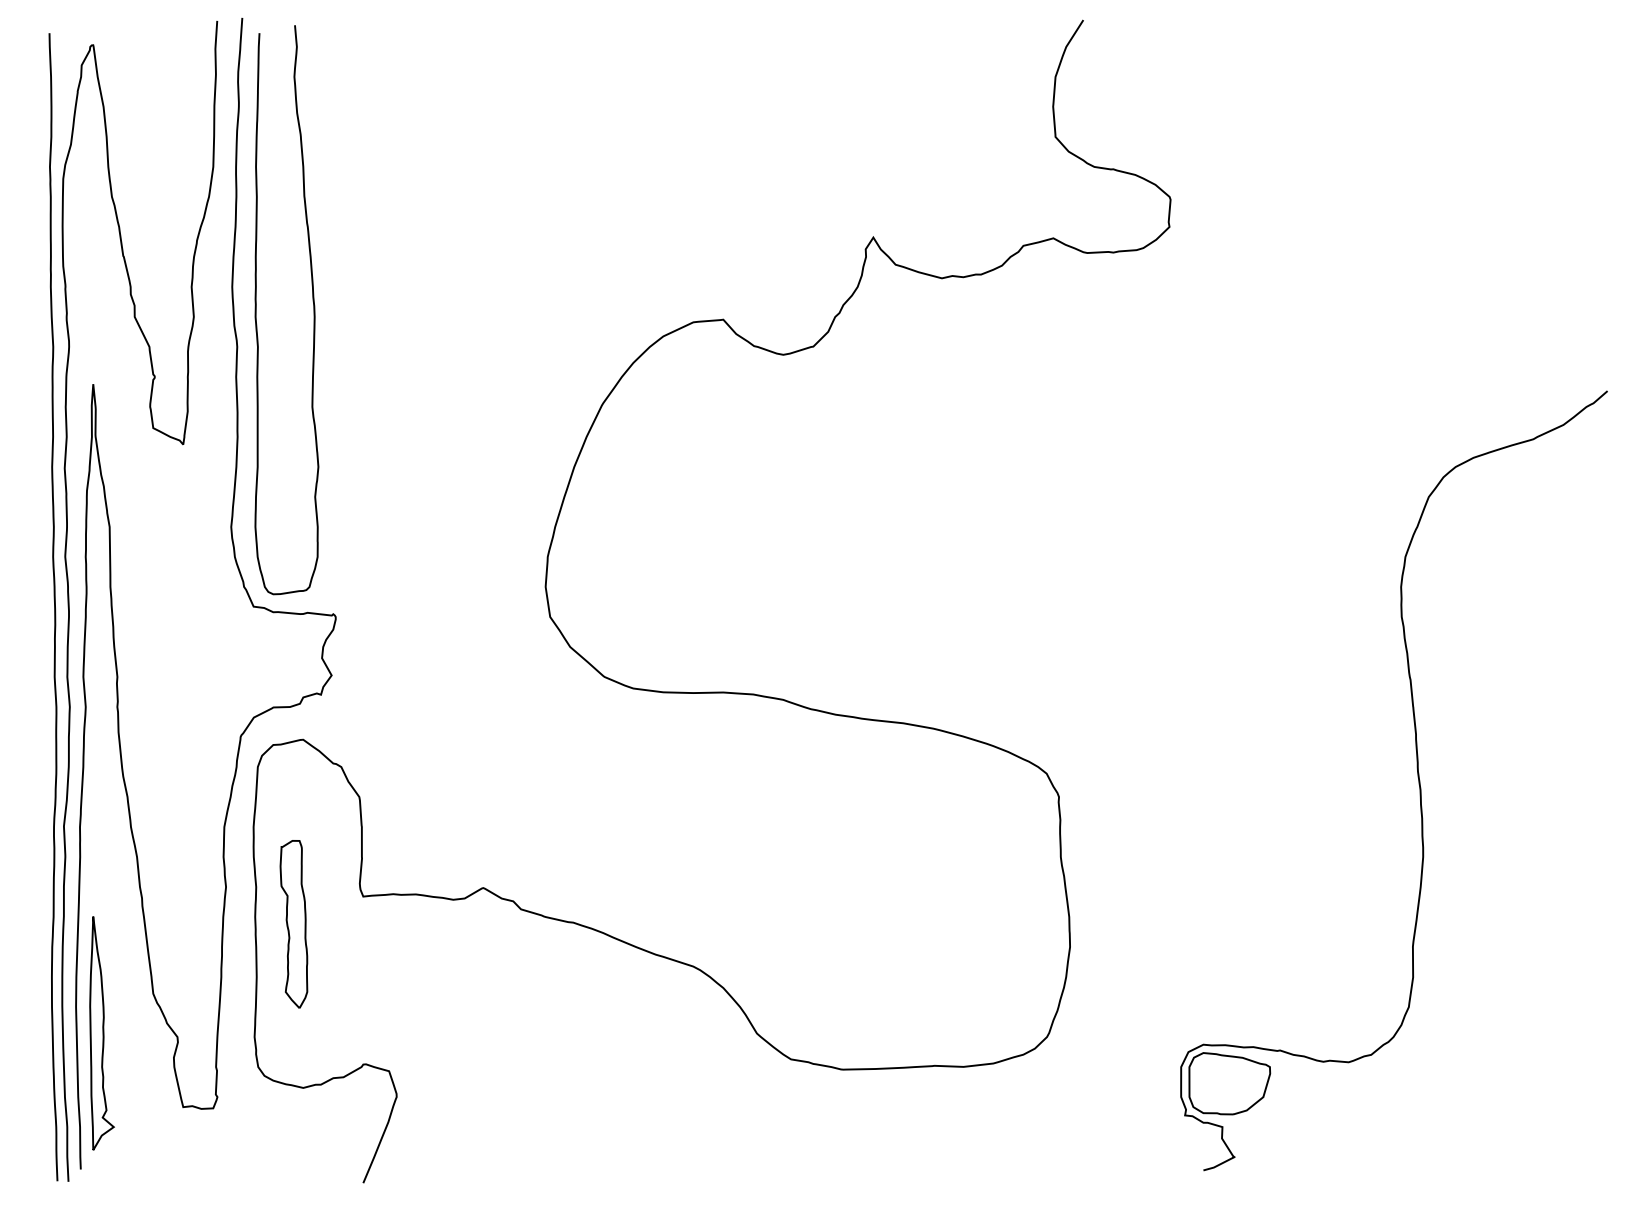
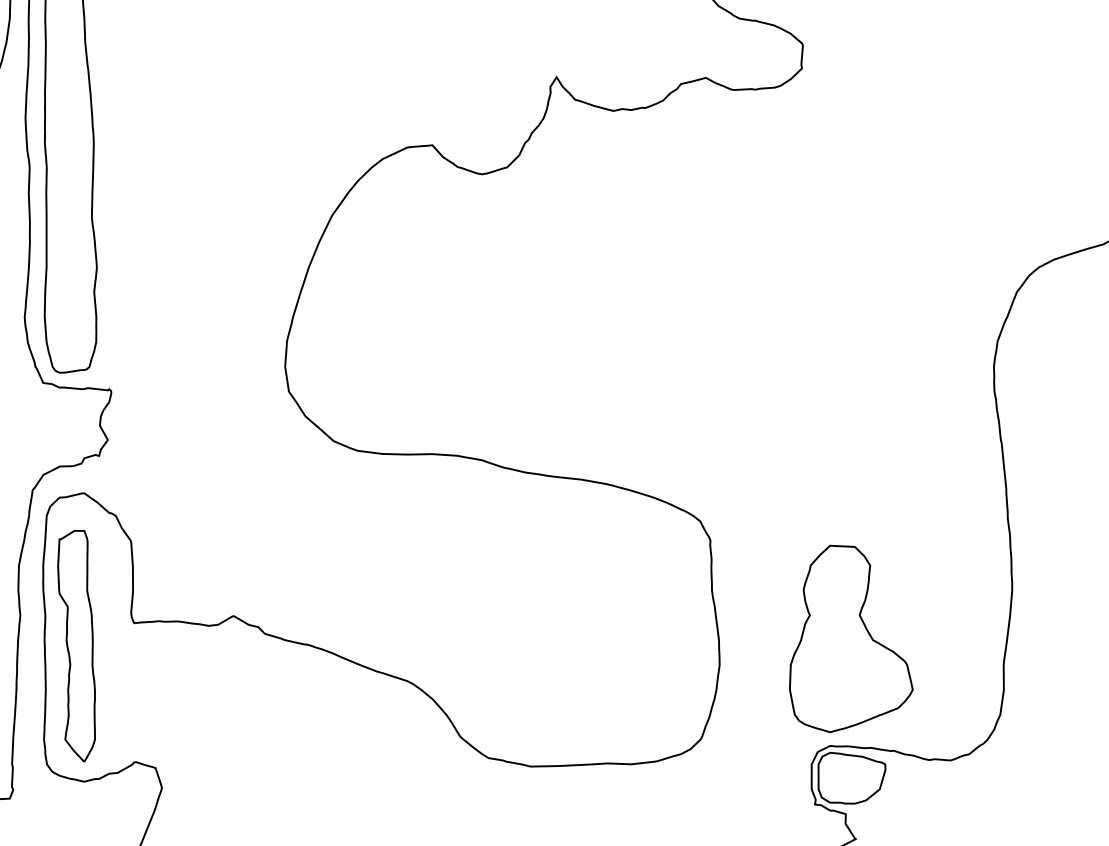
part: (1228, 915) -> (850, 638), added
part: (293, 924) -> (76, 646), size x1.67

